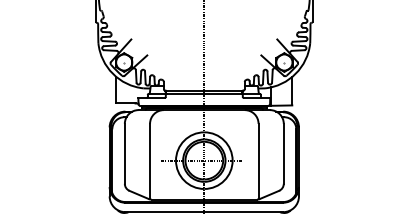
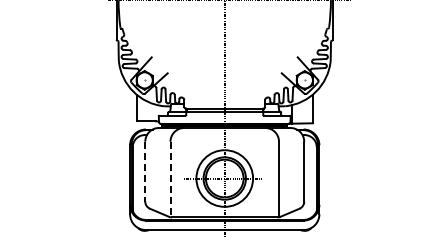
line: (125, 153) -> (145, 171), solid -> dashed
line: (150, 161) -> (170, 179), solid -> dashed

